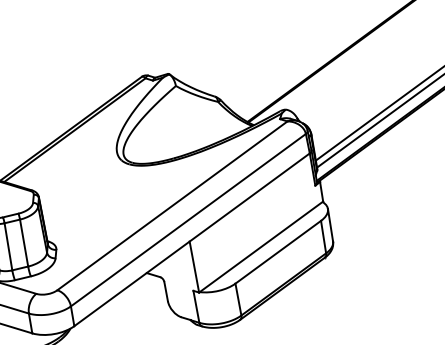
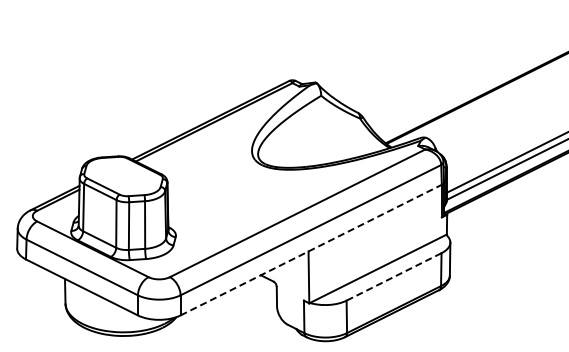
line: (192, 239) -> (311, 249), solid -> dashed
line: (277, 252) -> (393, 277), solid -> dashed

